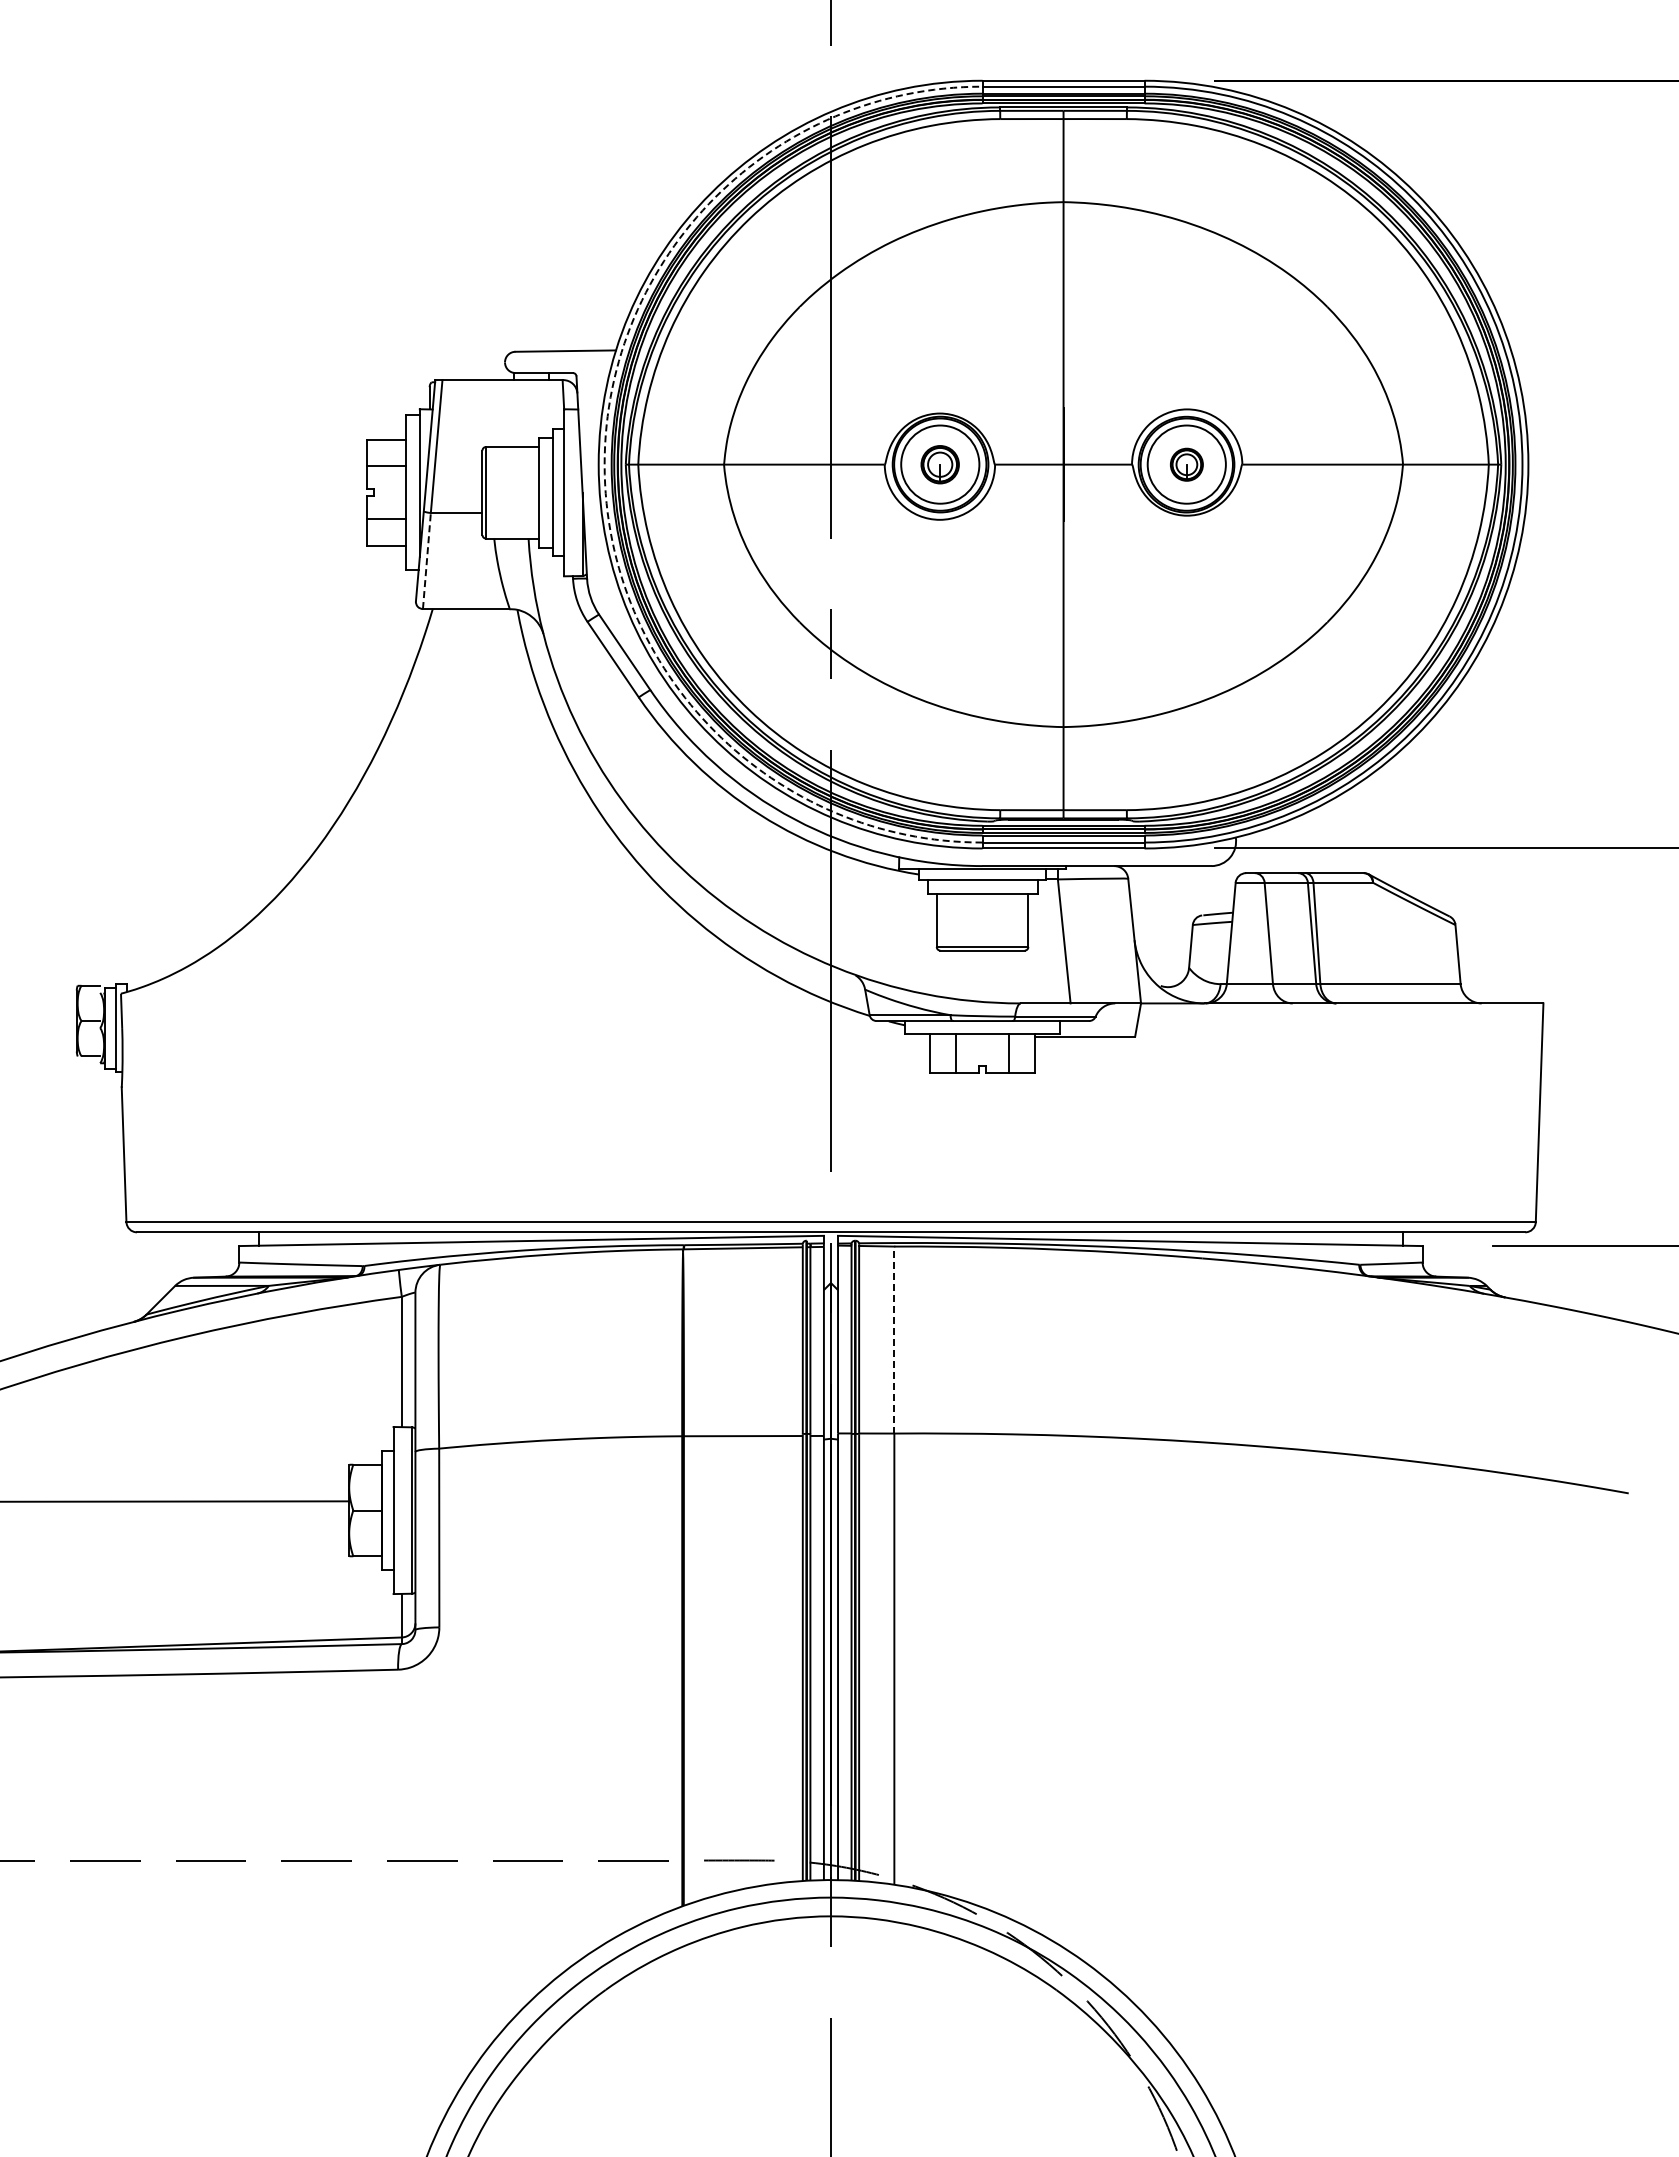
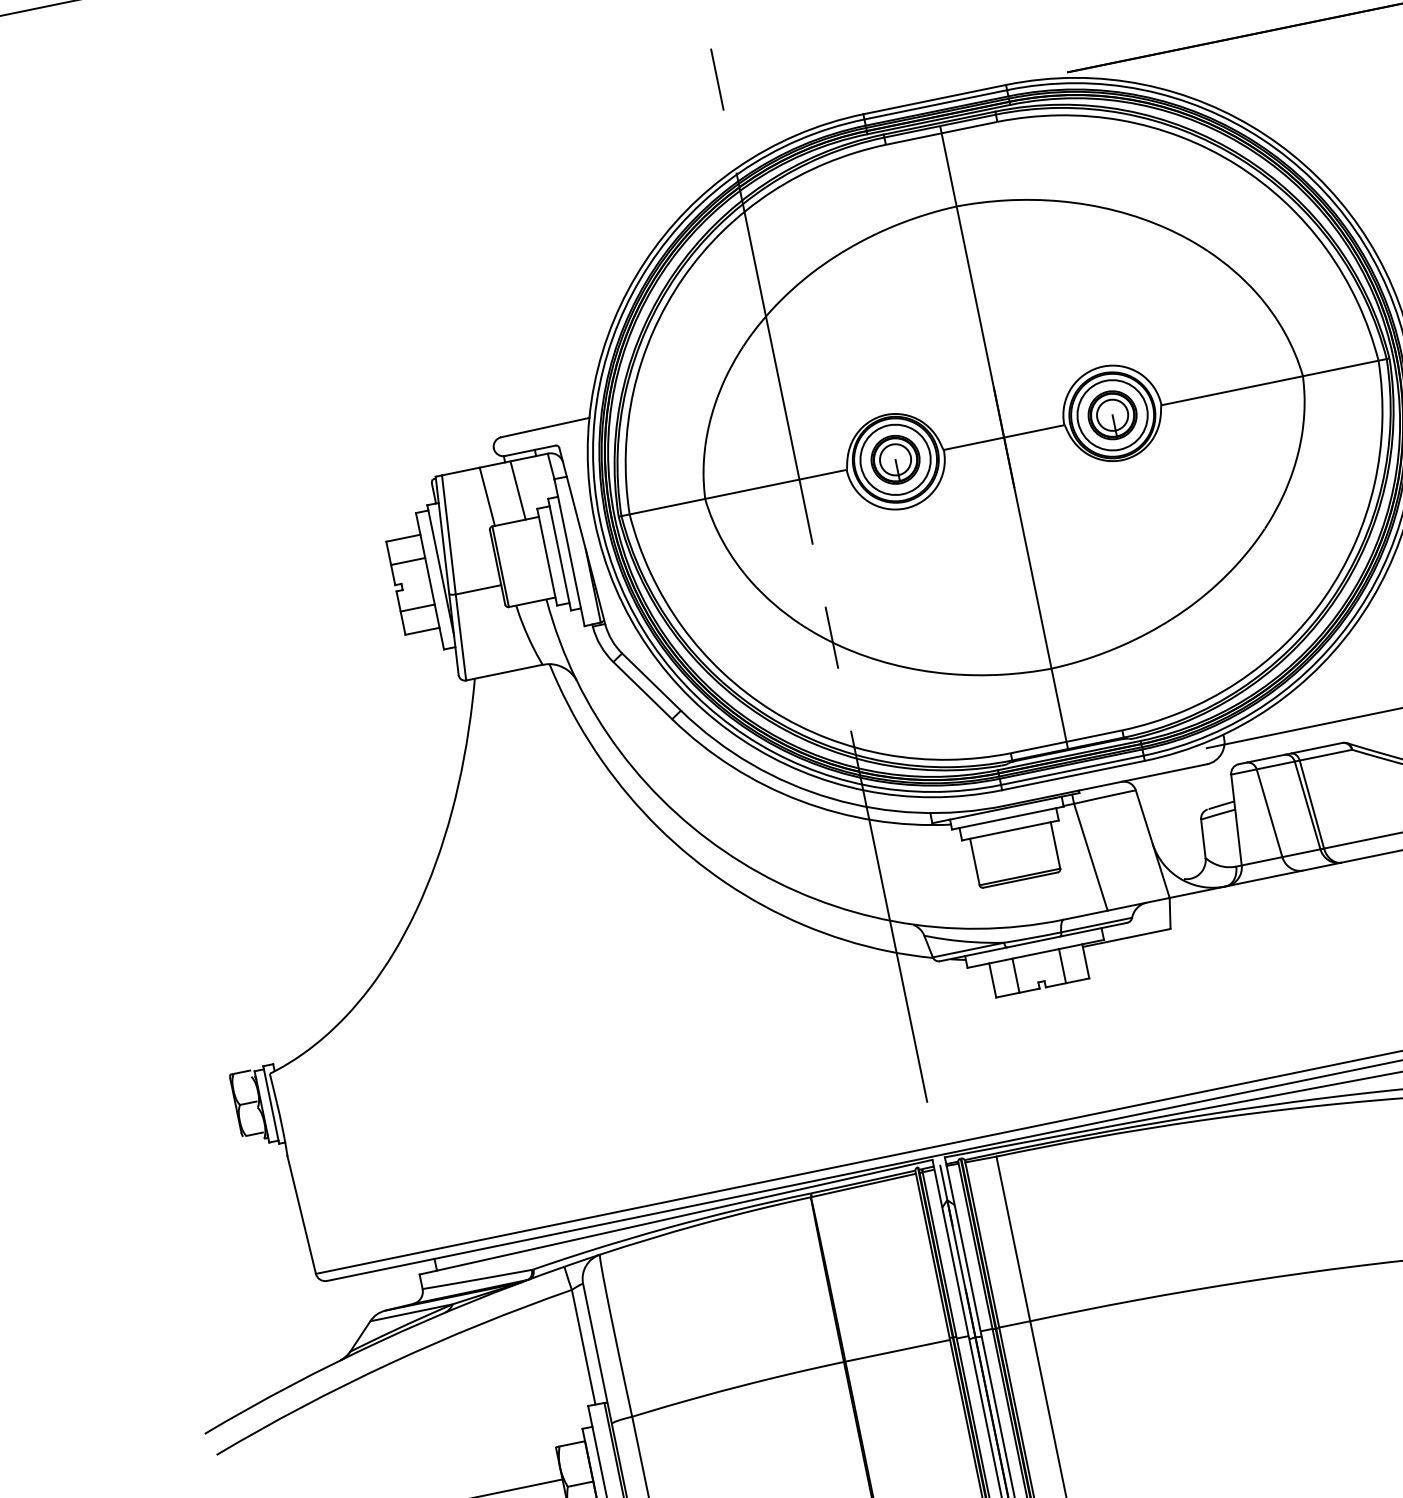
line: (486, 413) -> (486, 496), added
line: (521, 413) -> (517, 490), added
arc: (604, 464) -> (599, 520), dashed -> solid
part: (939, 464) -> (894, 459), size x1.43
part: (1186, 464) -> (1112, 415), size x1.67
line: (426, 560) -> (460, 637), dashed -> solid
line: (894, 1339) -> (1013, 1238), dashed -> solid

